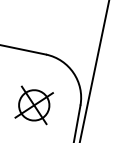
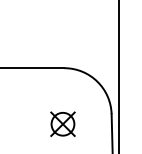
part: (33, 105) -> (62, 124), size x0.7

